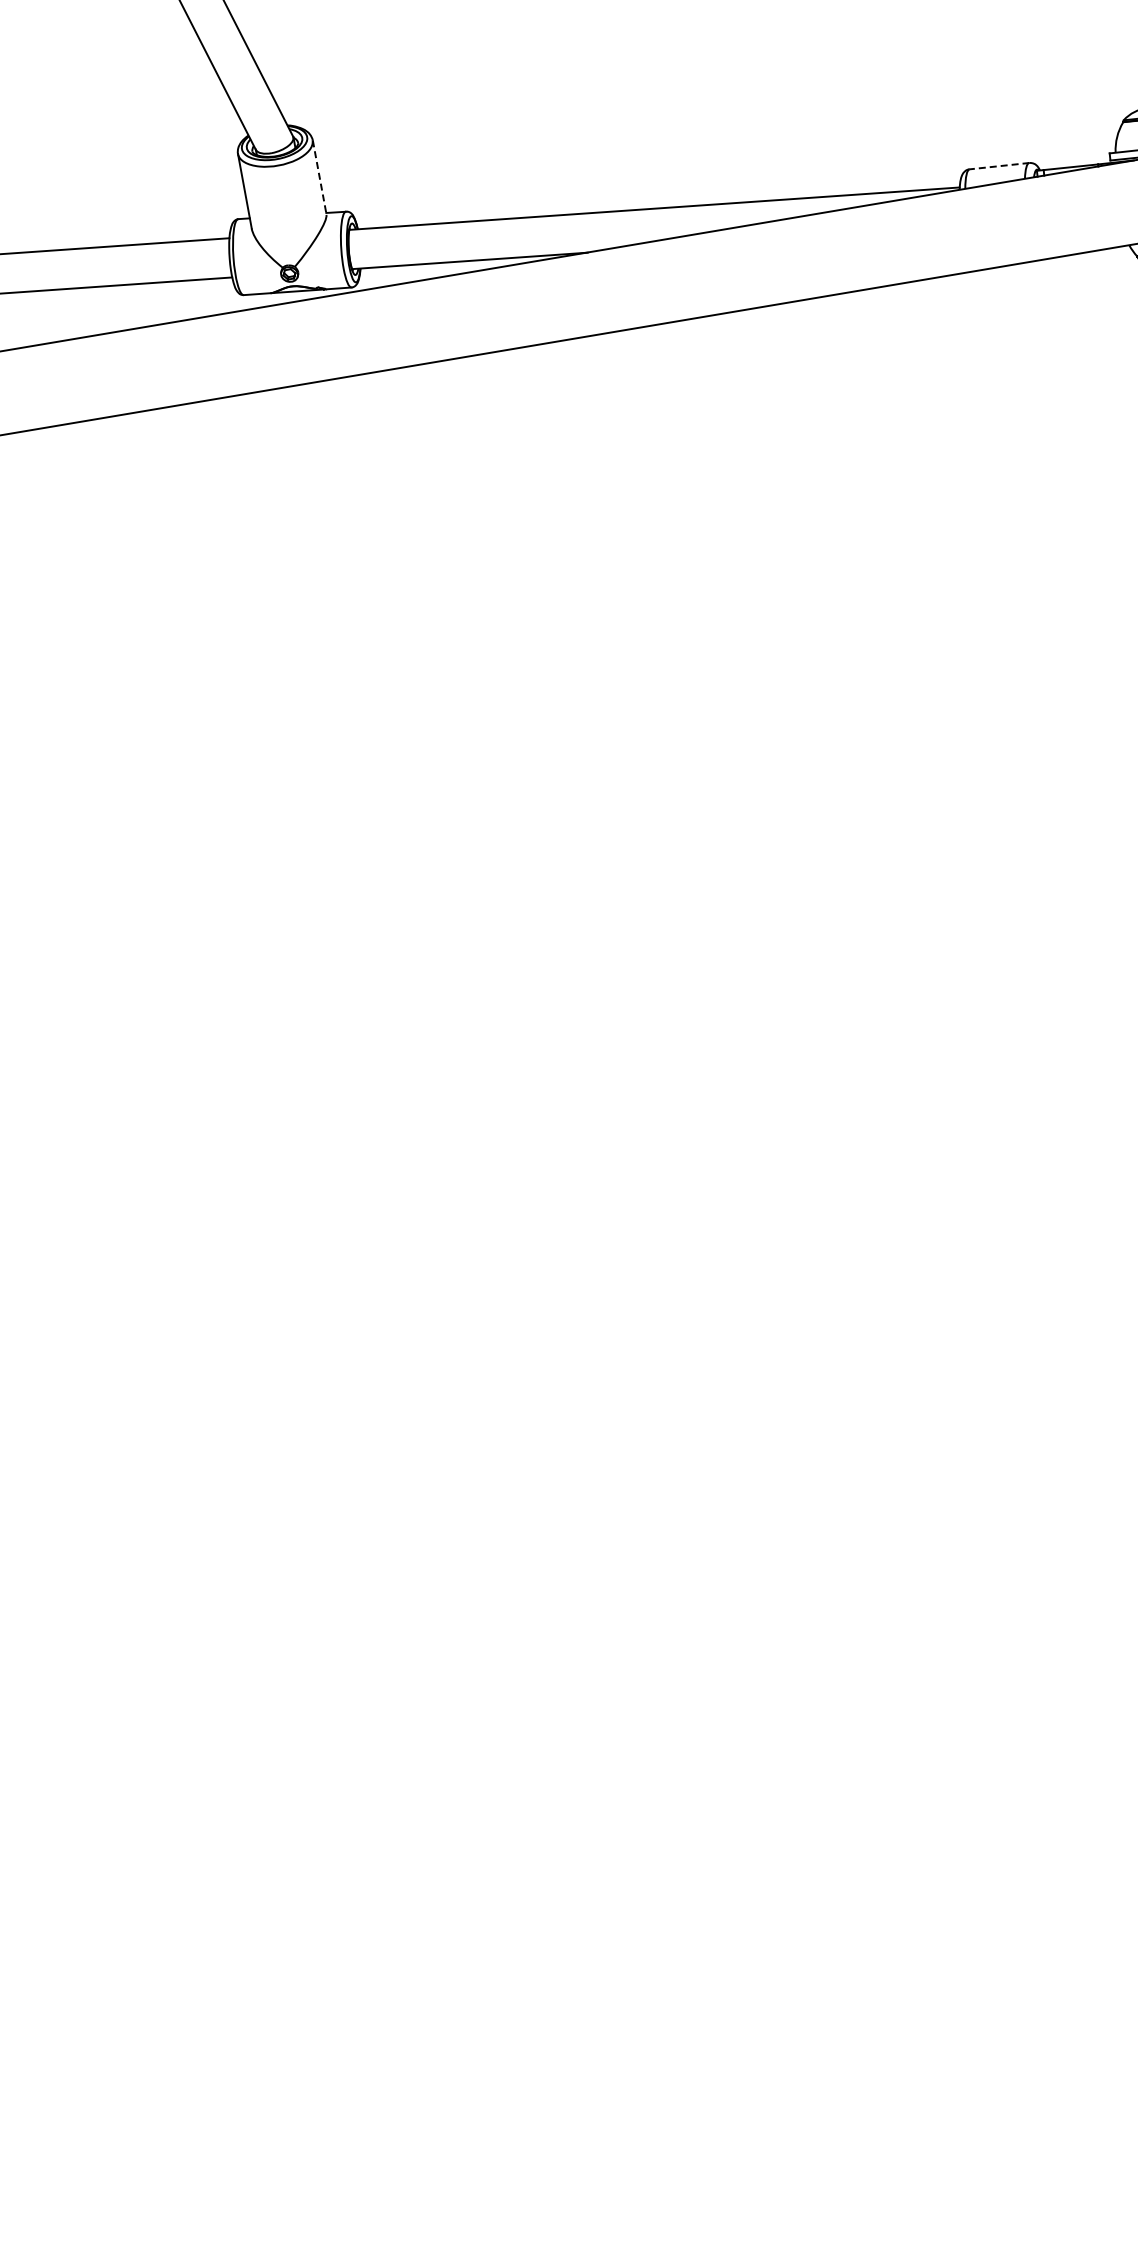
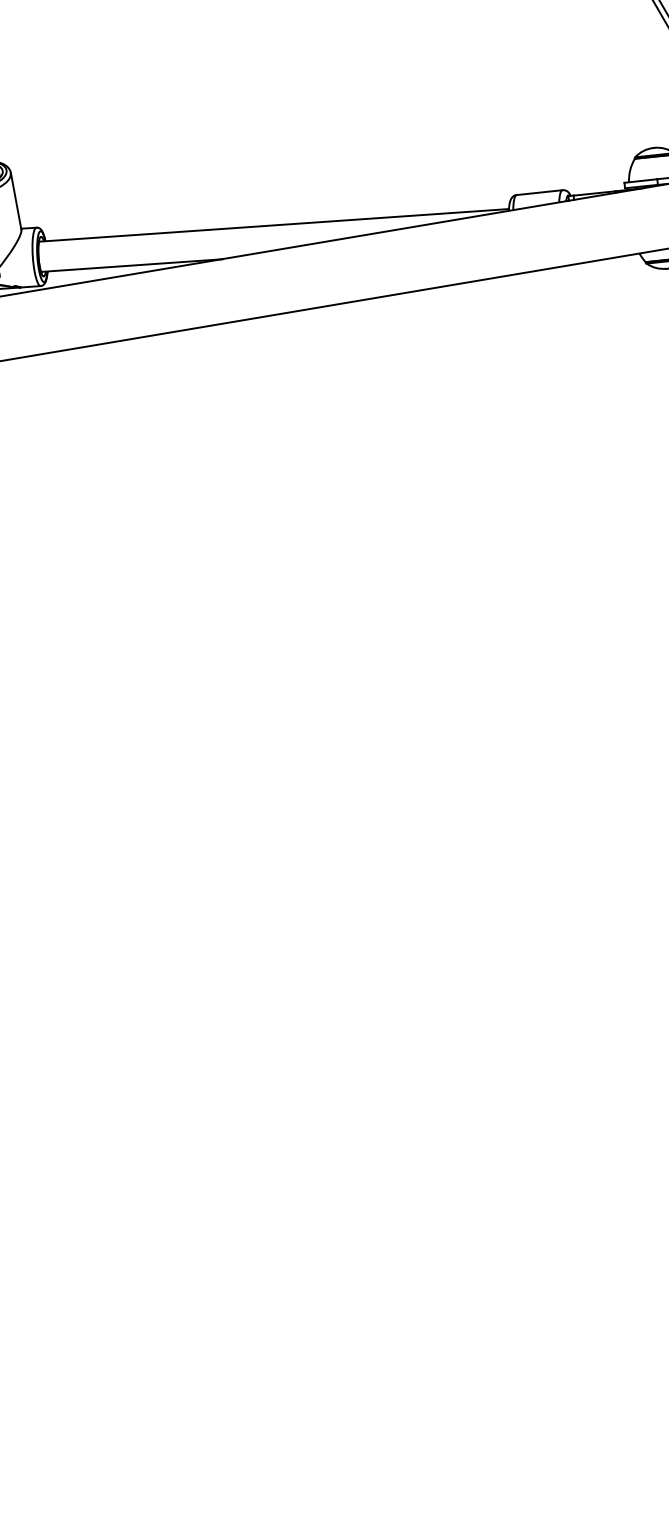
line: (999, 166) -> (539, 192), dashed -> solid
line: (319, 177) -> (16, 201), dashed -> solid

